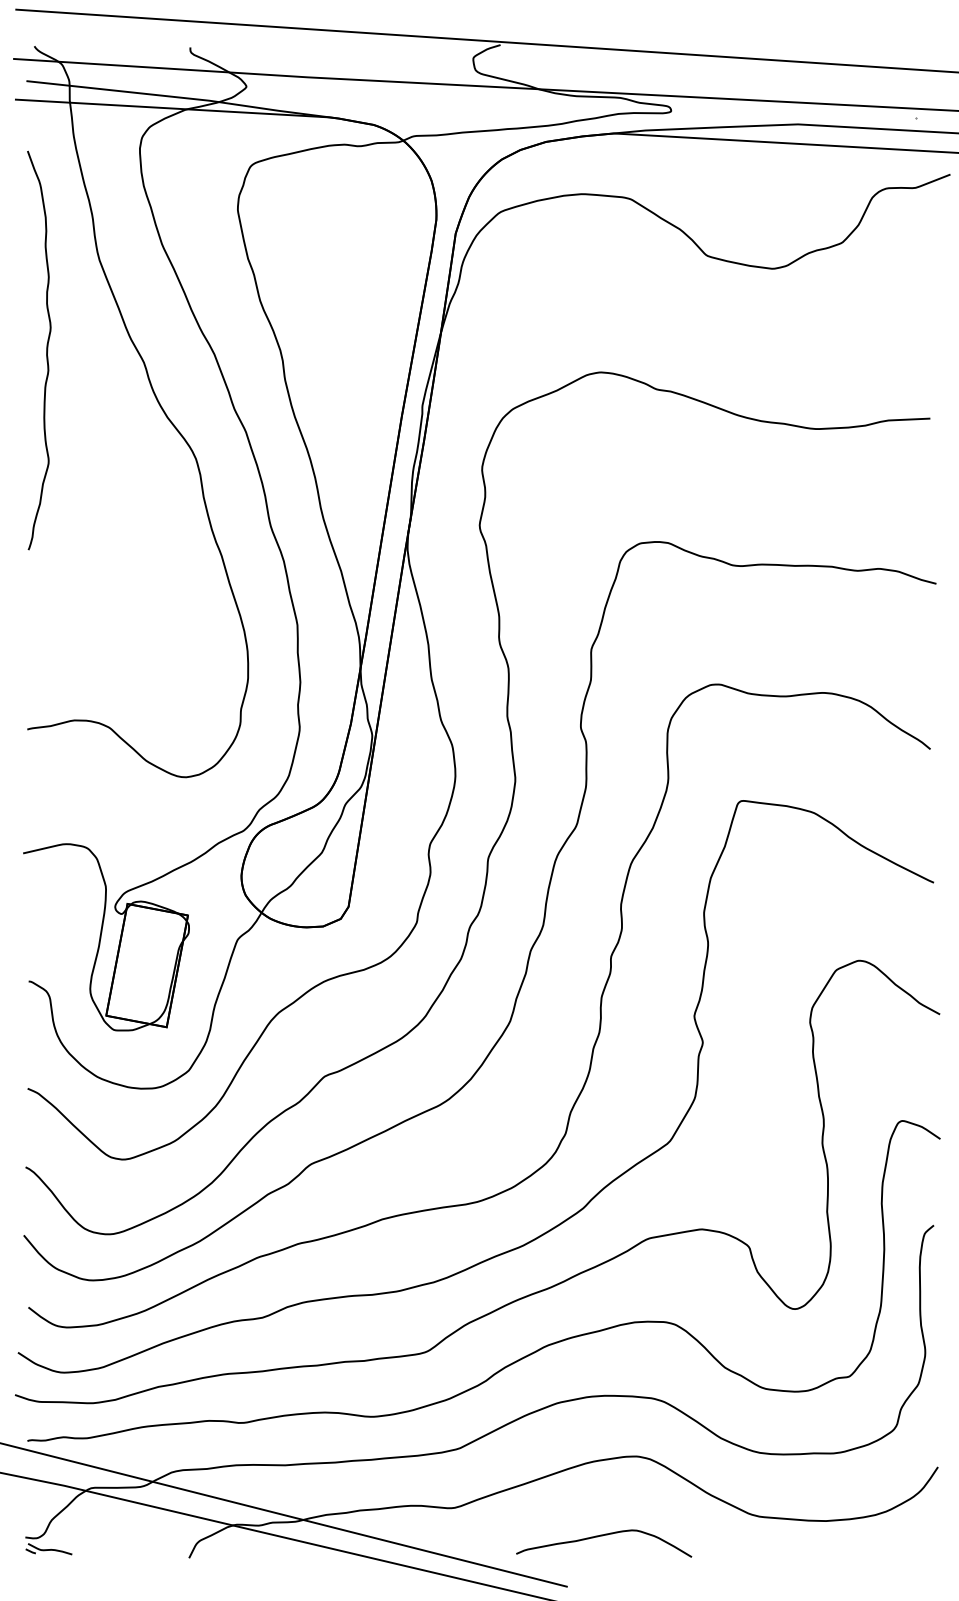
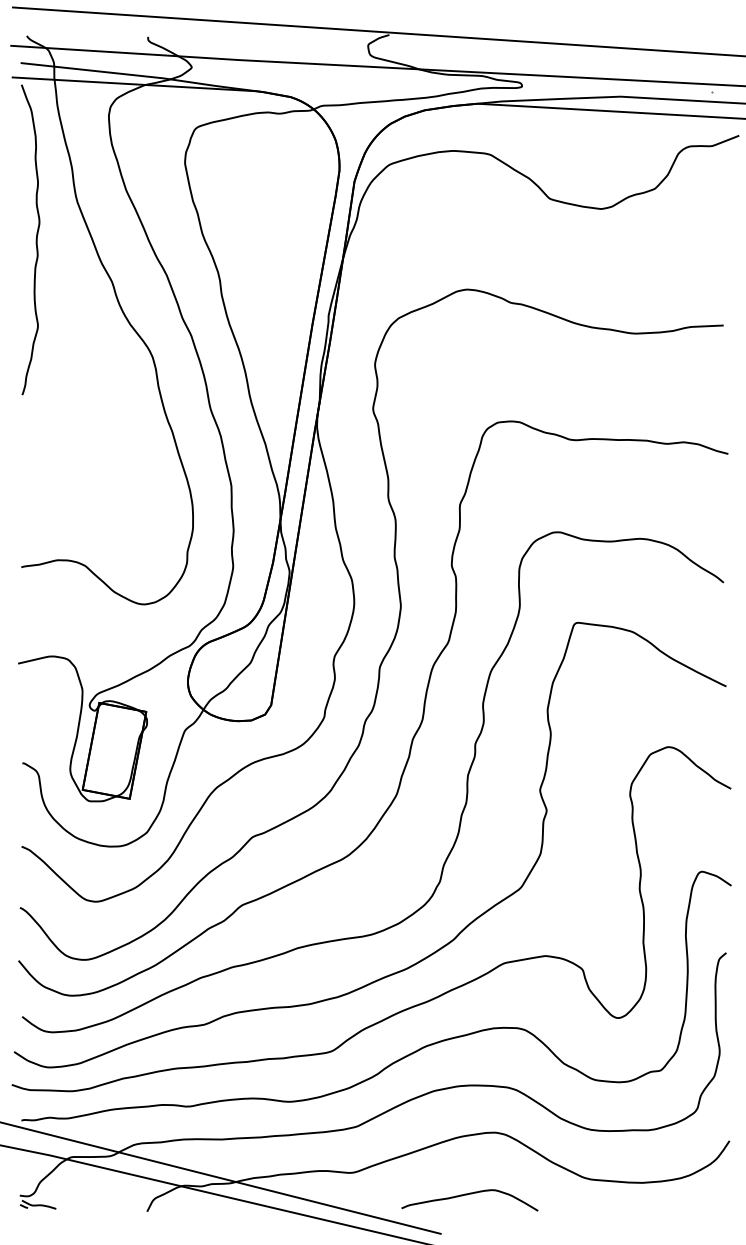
curve: (46, 350) -> (36, 239), moved

